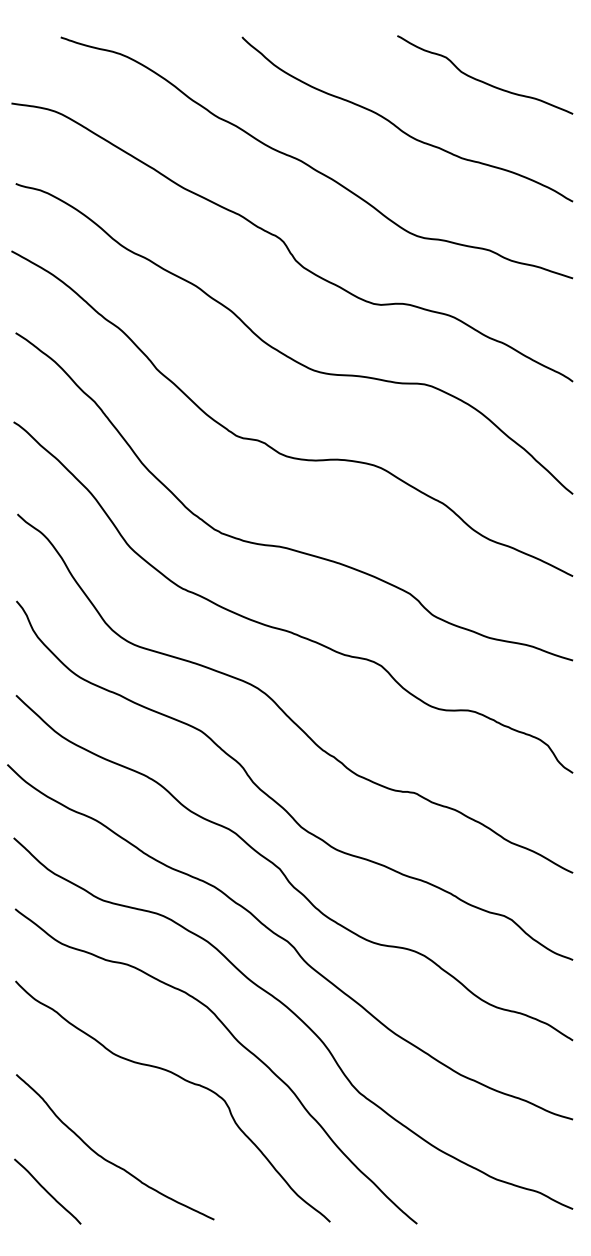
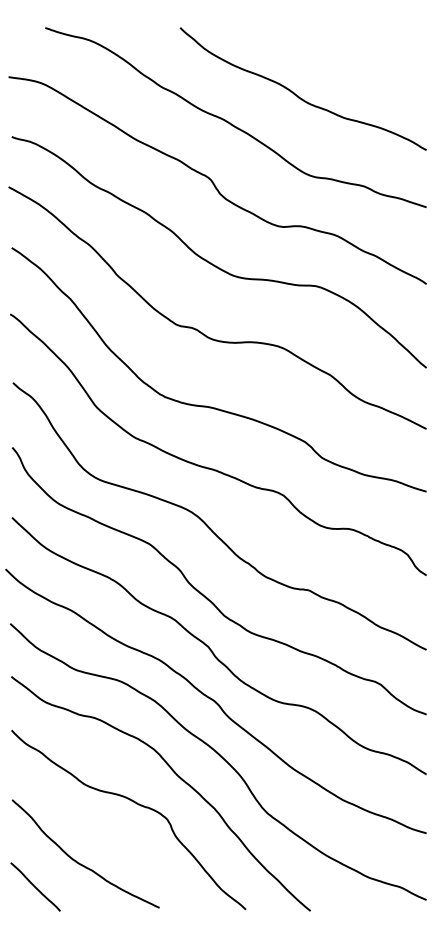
curve: (481, 79) -> (358, 59), removed

